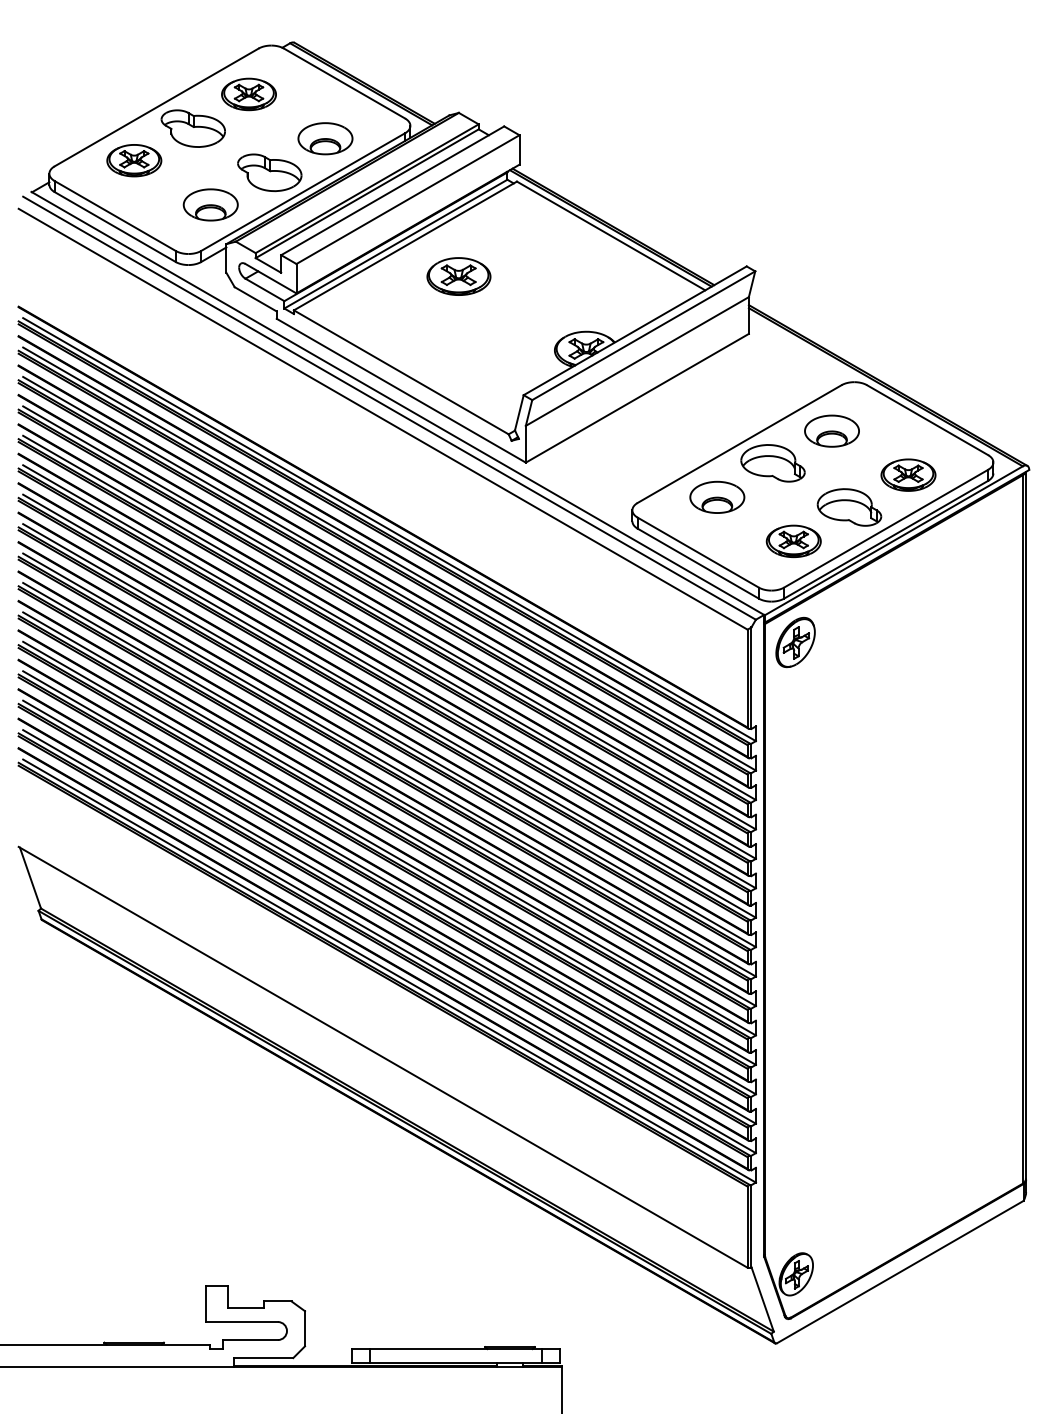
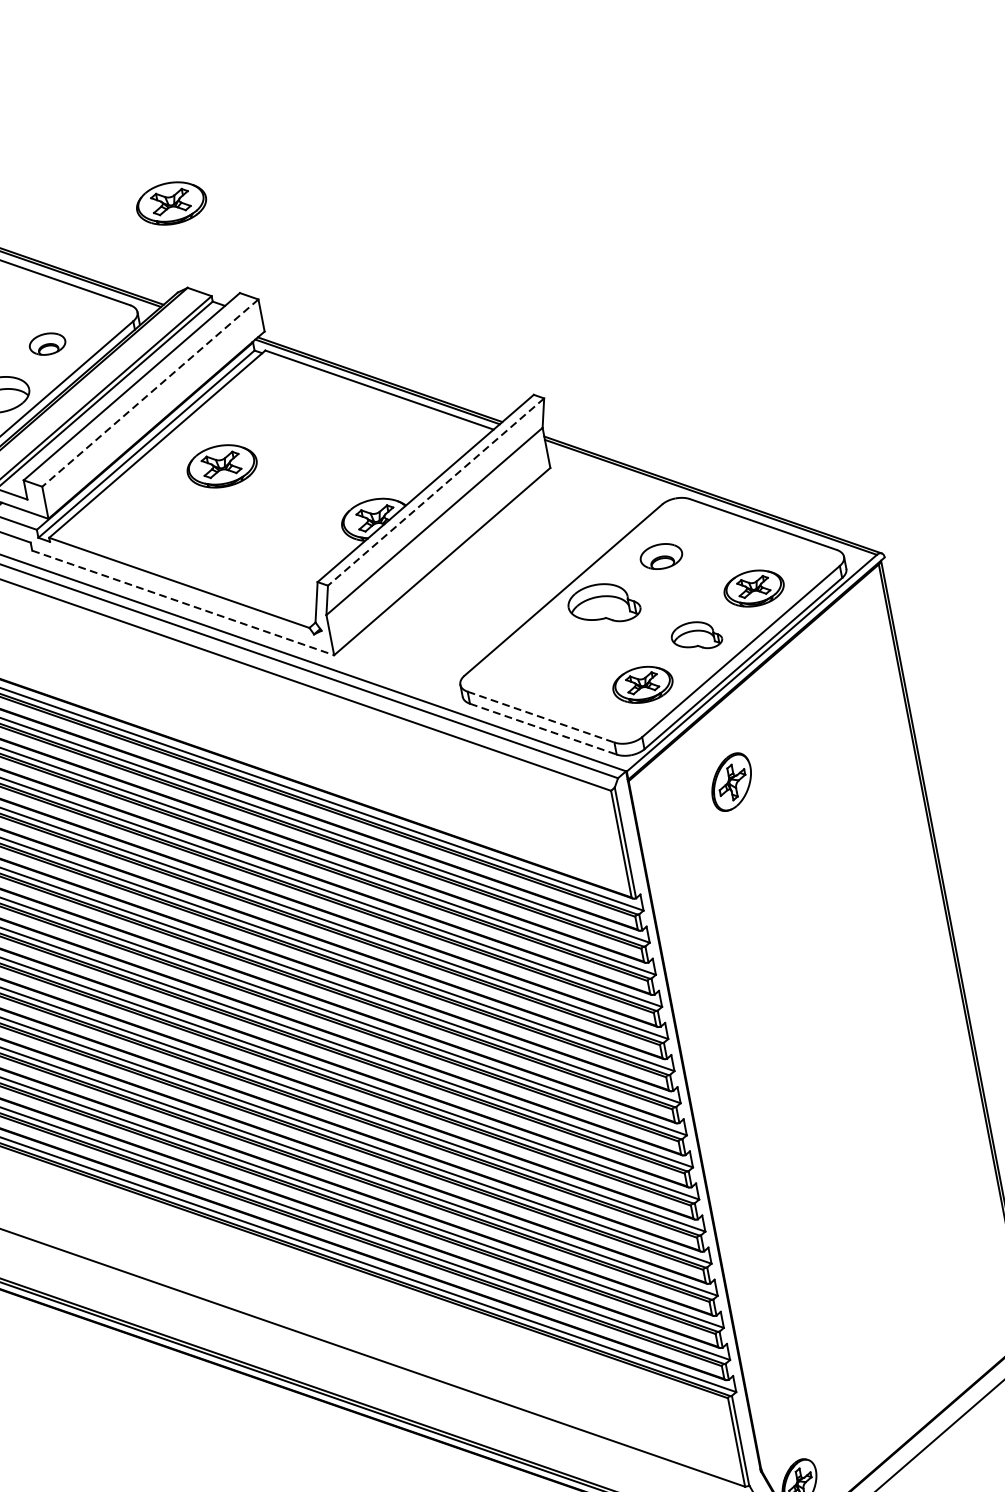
part: (458, 35) -> (170, 203), added
part: (325, 138) -> (47, 343), size x0.6
line: (408, 199) -> (150, 392), solid -> dashed
line: (643, 335) -> (435, 491), solid -> dashed
line: (401, 390) -> (183, 602), solid -> dashed
part: (831, 430) -> (660, 555), size x0.7
part: (717, 496) -> (550, 651), removed
part: (849, 507) -> (696, 636), size x0.7
line: (698, 552) -> (541, 716), solid -> dashed
line: (698, 563) -> (543, 728), solid -> dashed
part: (795, 642) -> (731, 782), moved

